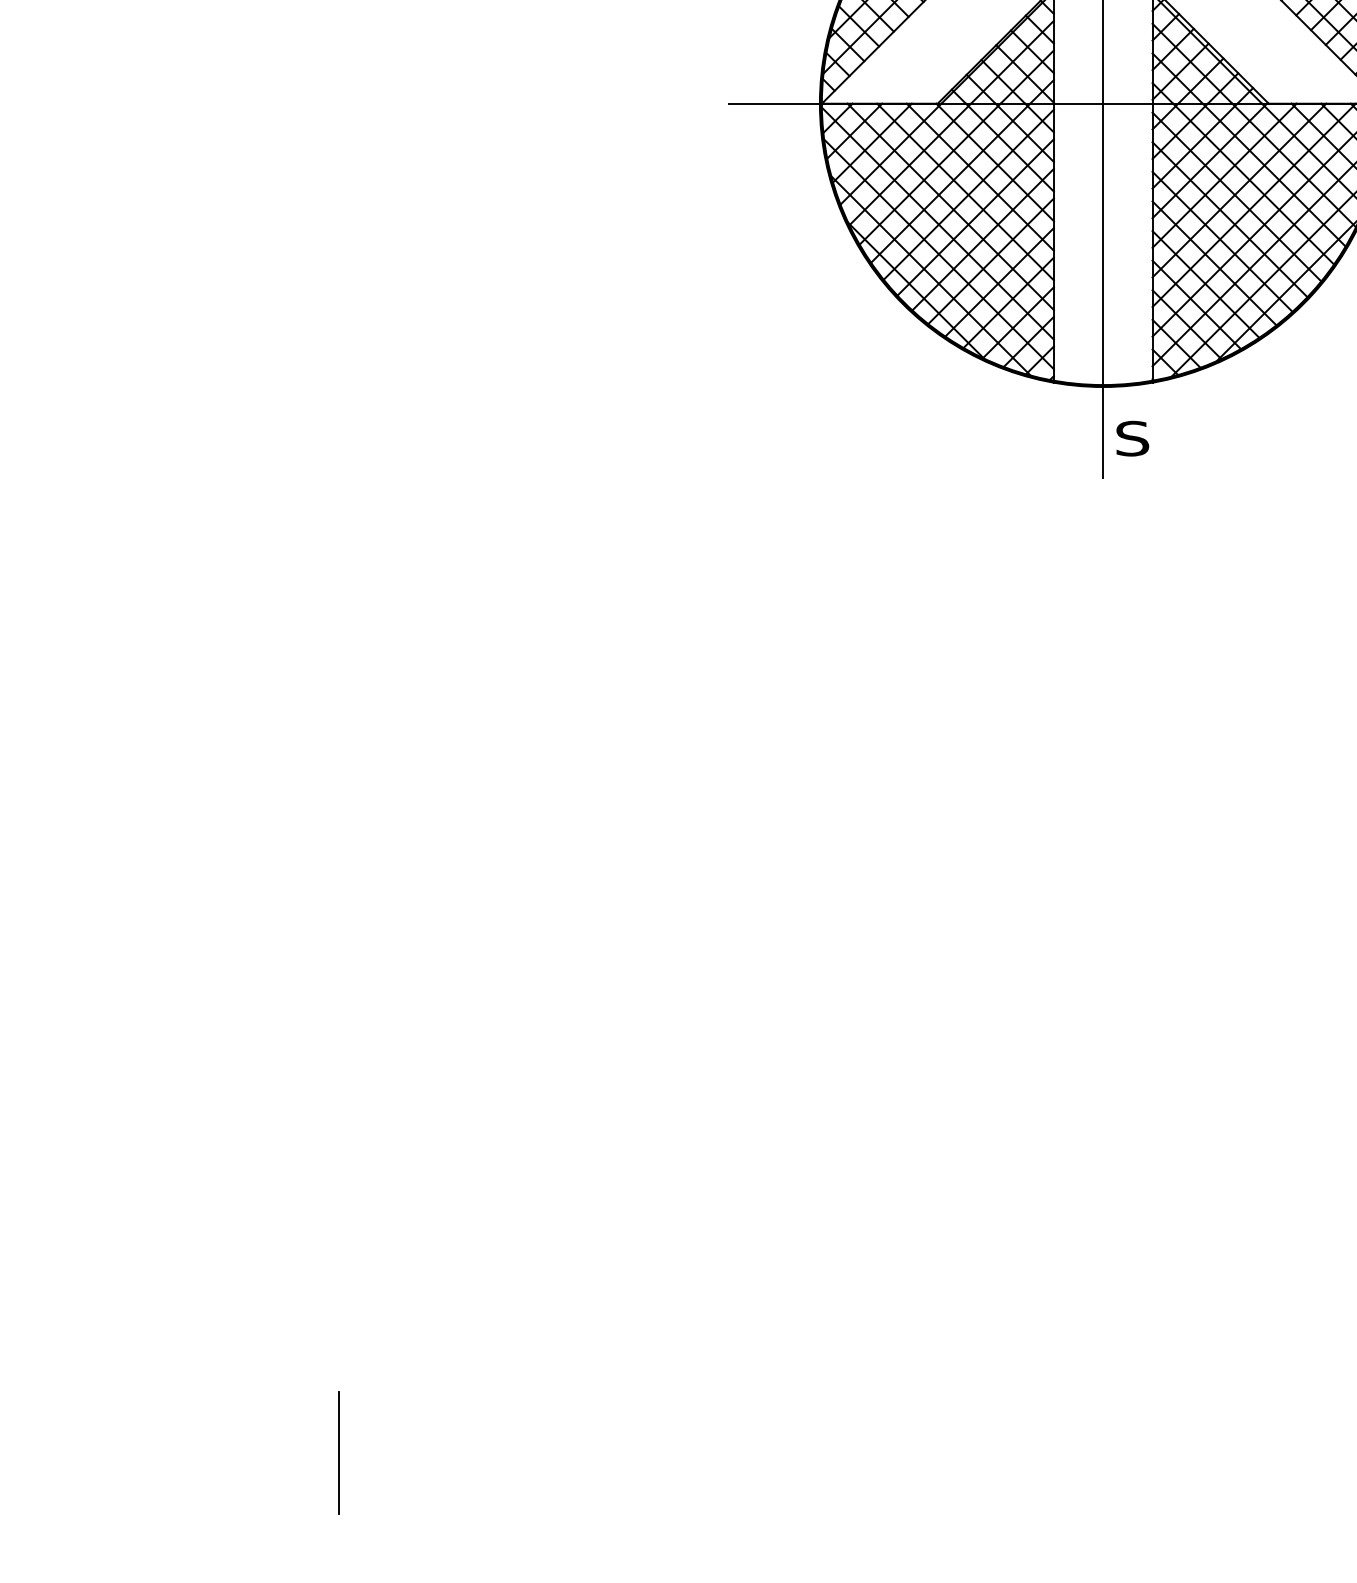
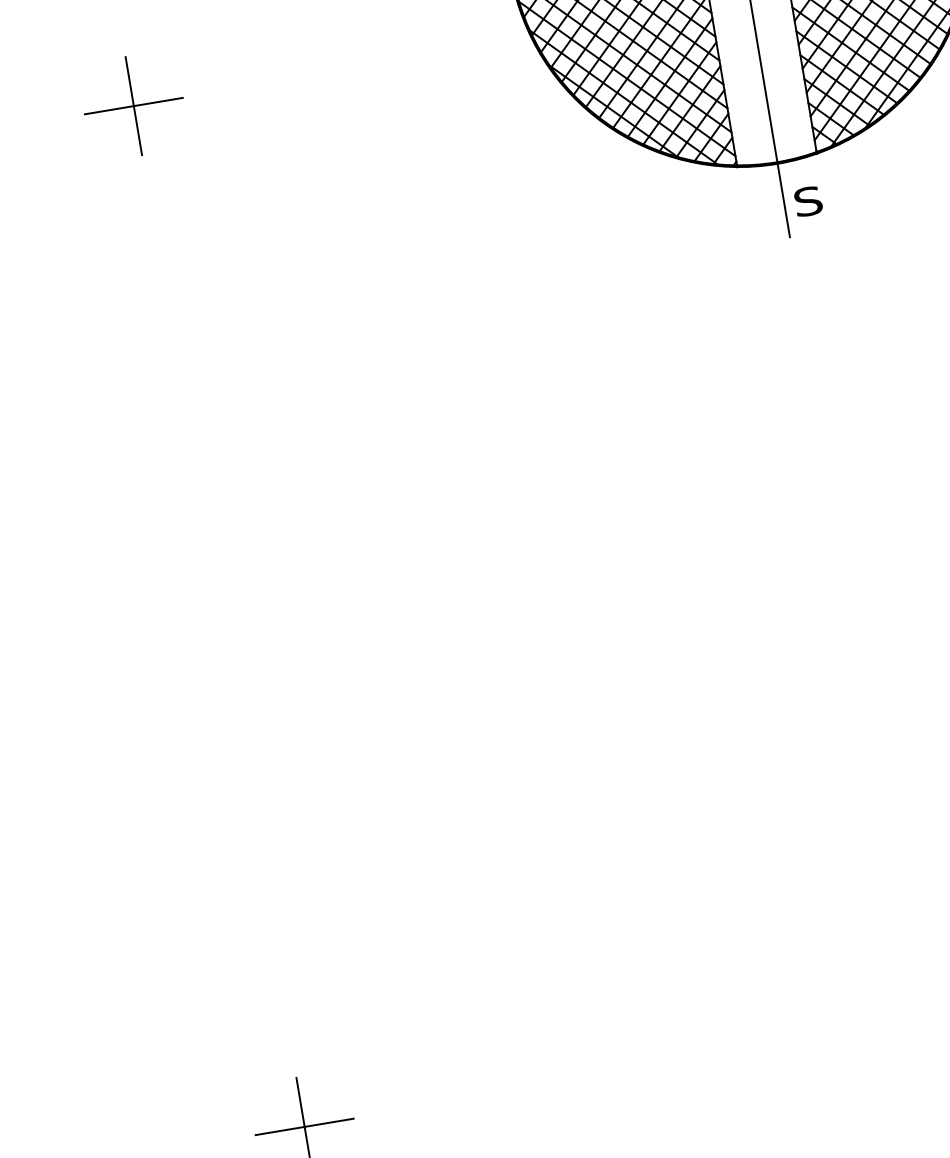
part: (338, 187) -> (133, 106), added
line: (338, 1452) -> (304, 1126), added

